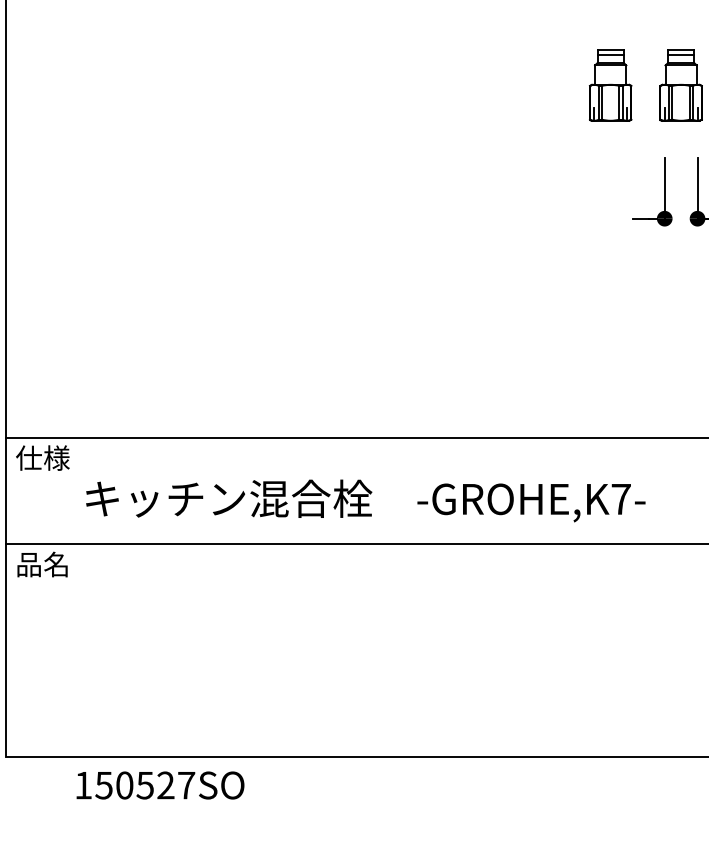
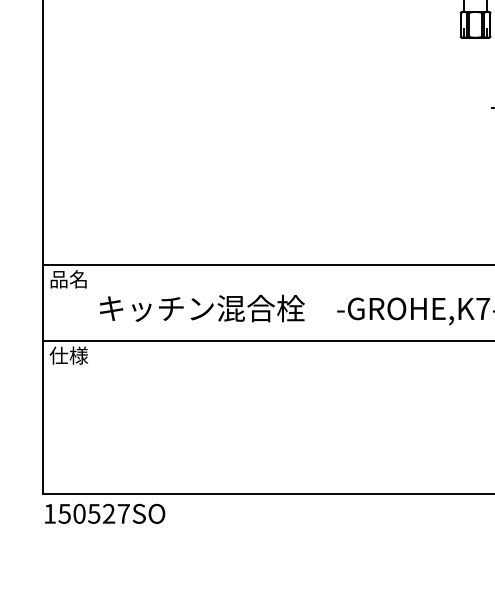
text: (42, 457) -> (68, 278), 仕様 -> 品名
text: (42, 564) -> (68, 355), 品名 -> 仕様
text: (160, 785) -> (105, 513), moved

